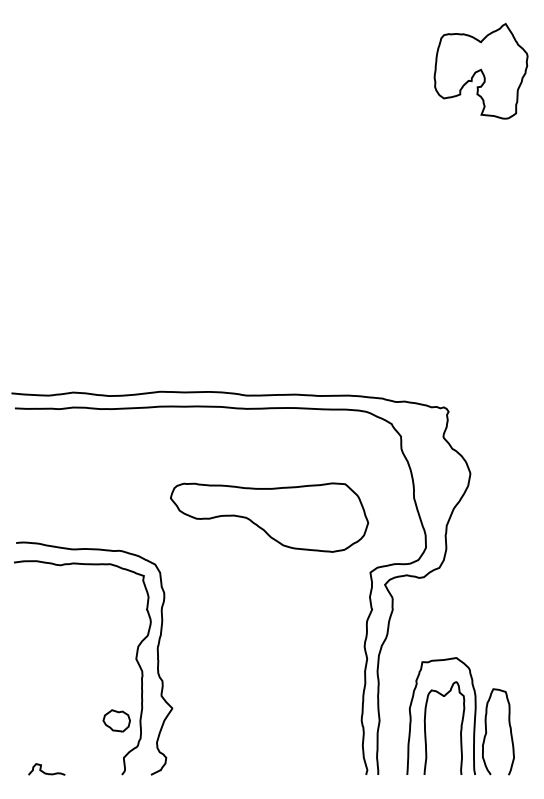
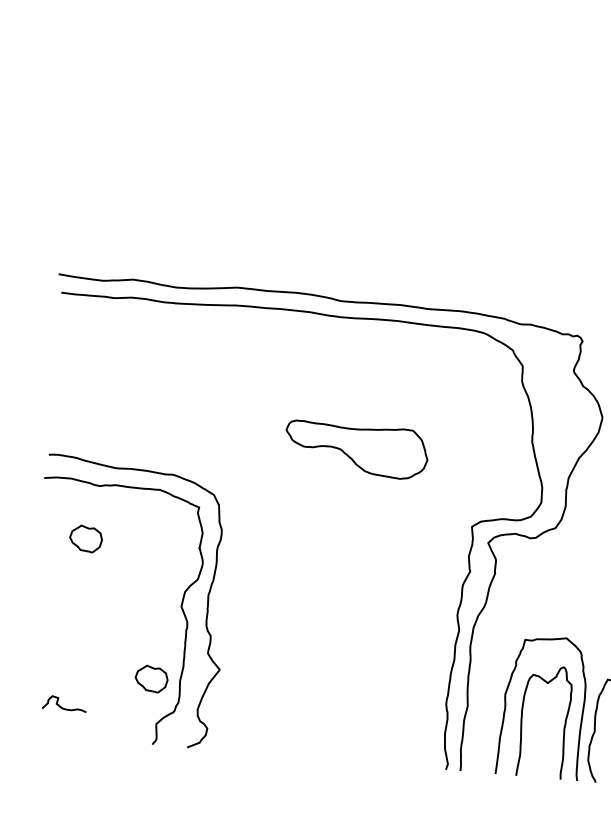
part: (269, 517) -> (356, 450), size x0.6
part: (52, 609) -> (85, 538), added
curve: (44, 771) -> (61, 705), moved

